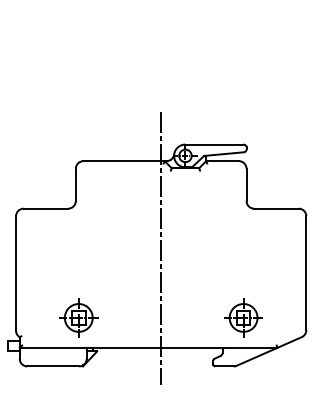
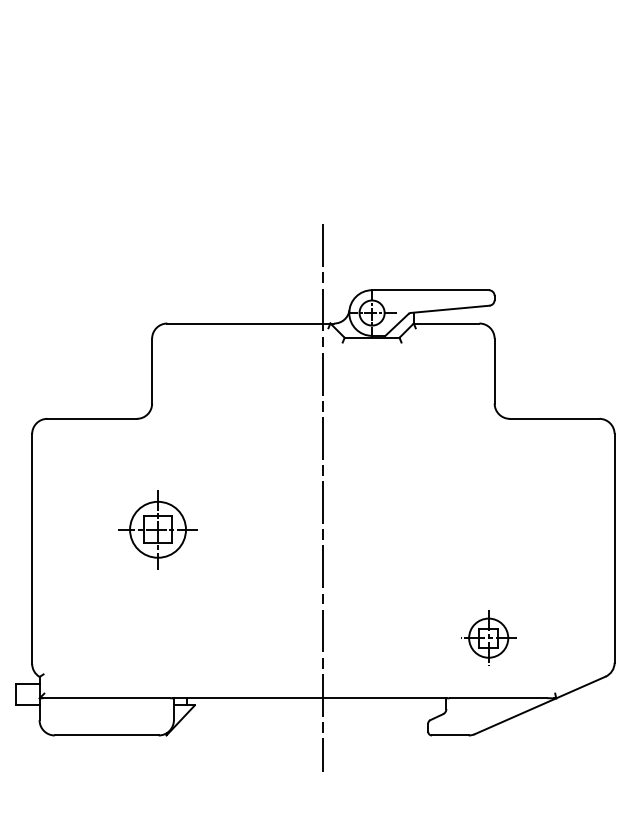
part: (78, 317) -> (157, 528), moved
part: (243, 317) -> (488, 637), size x0.7

